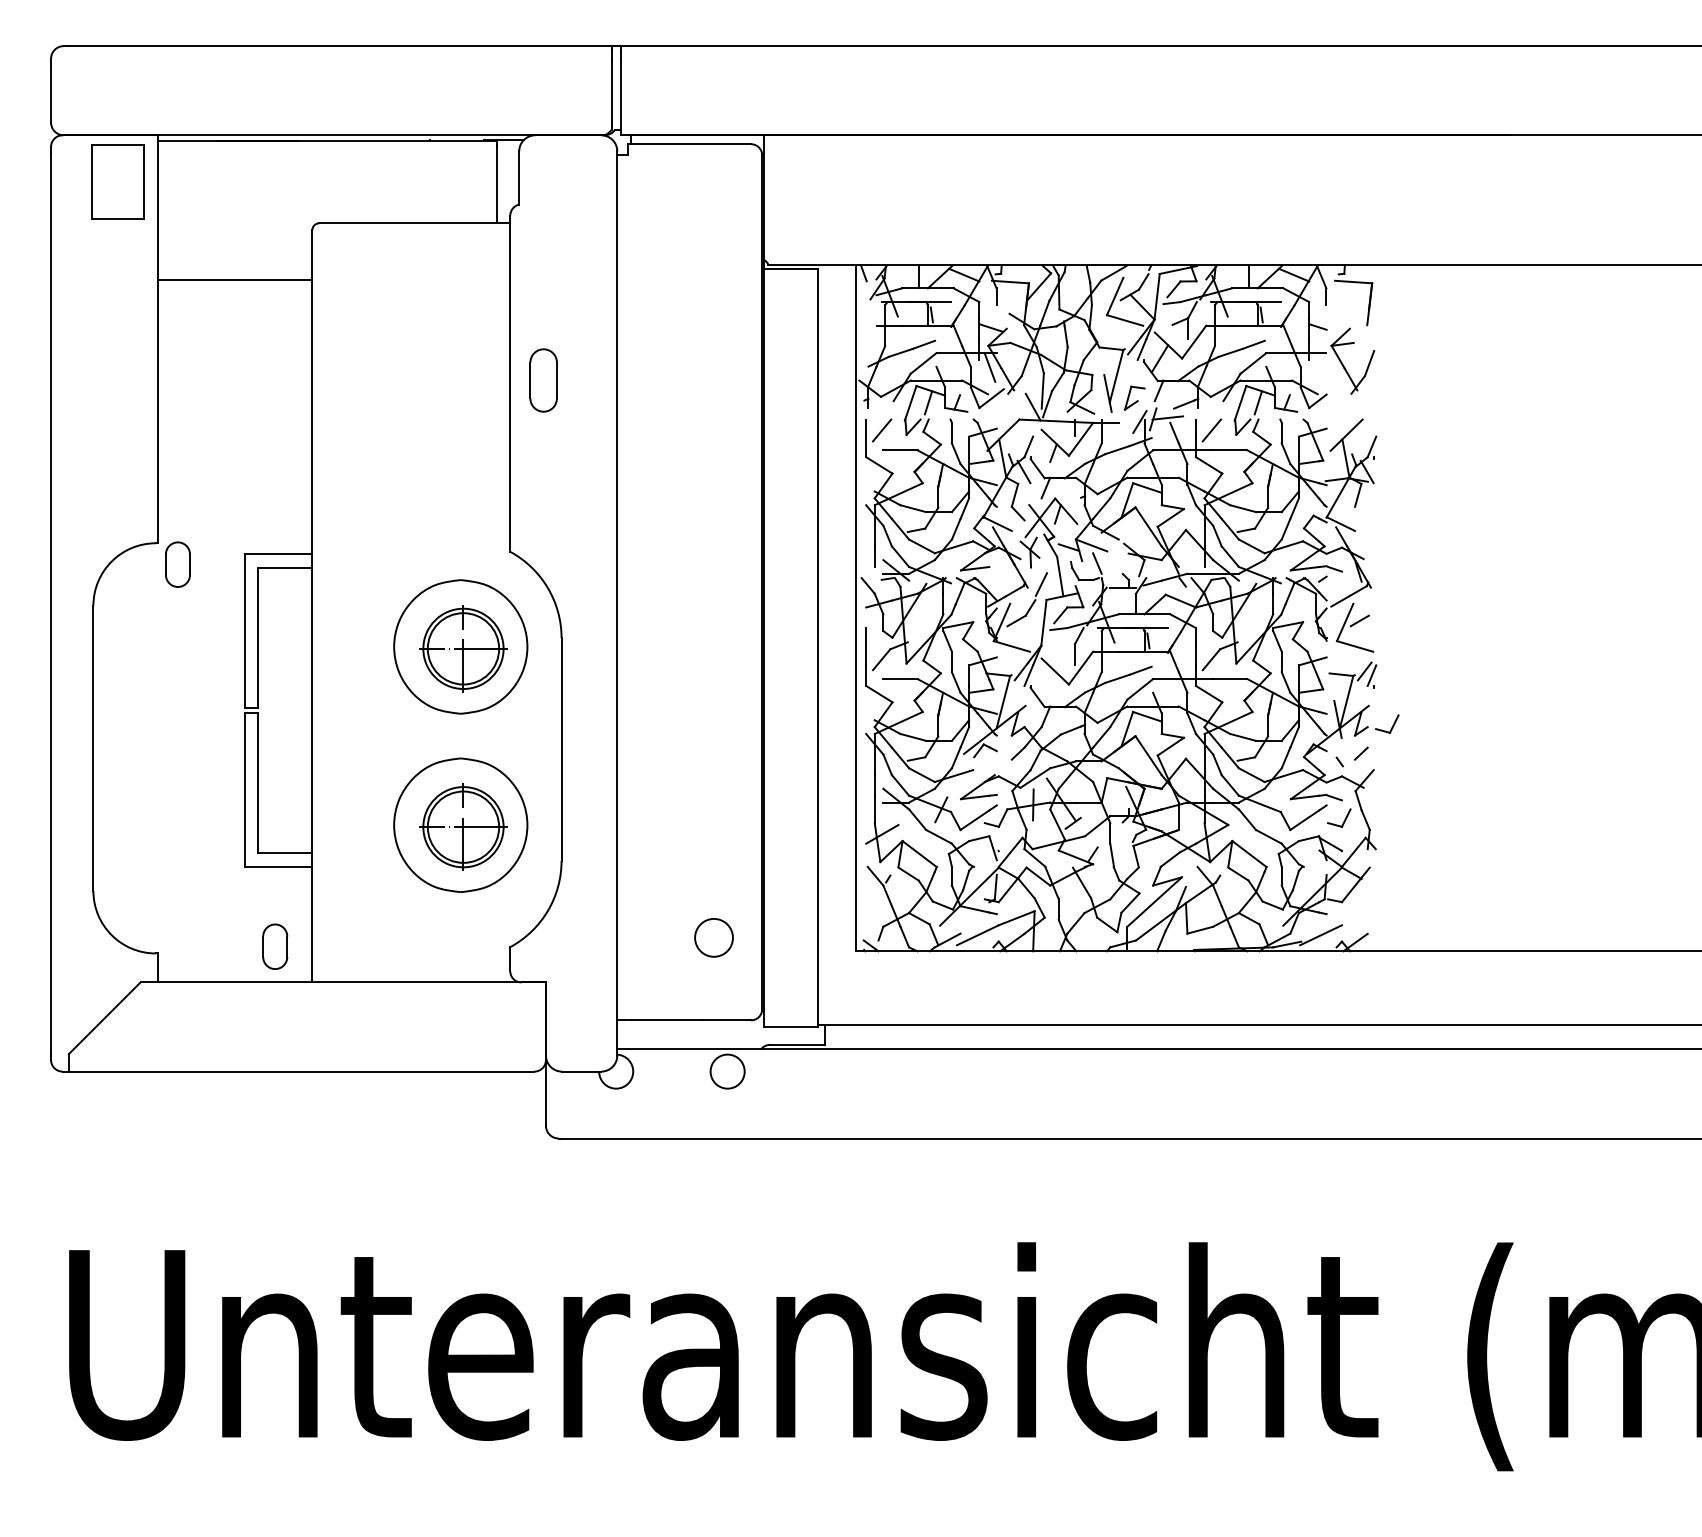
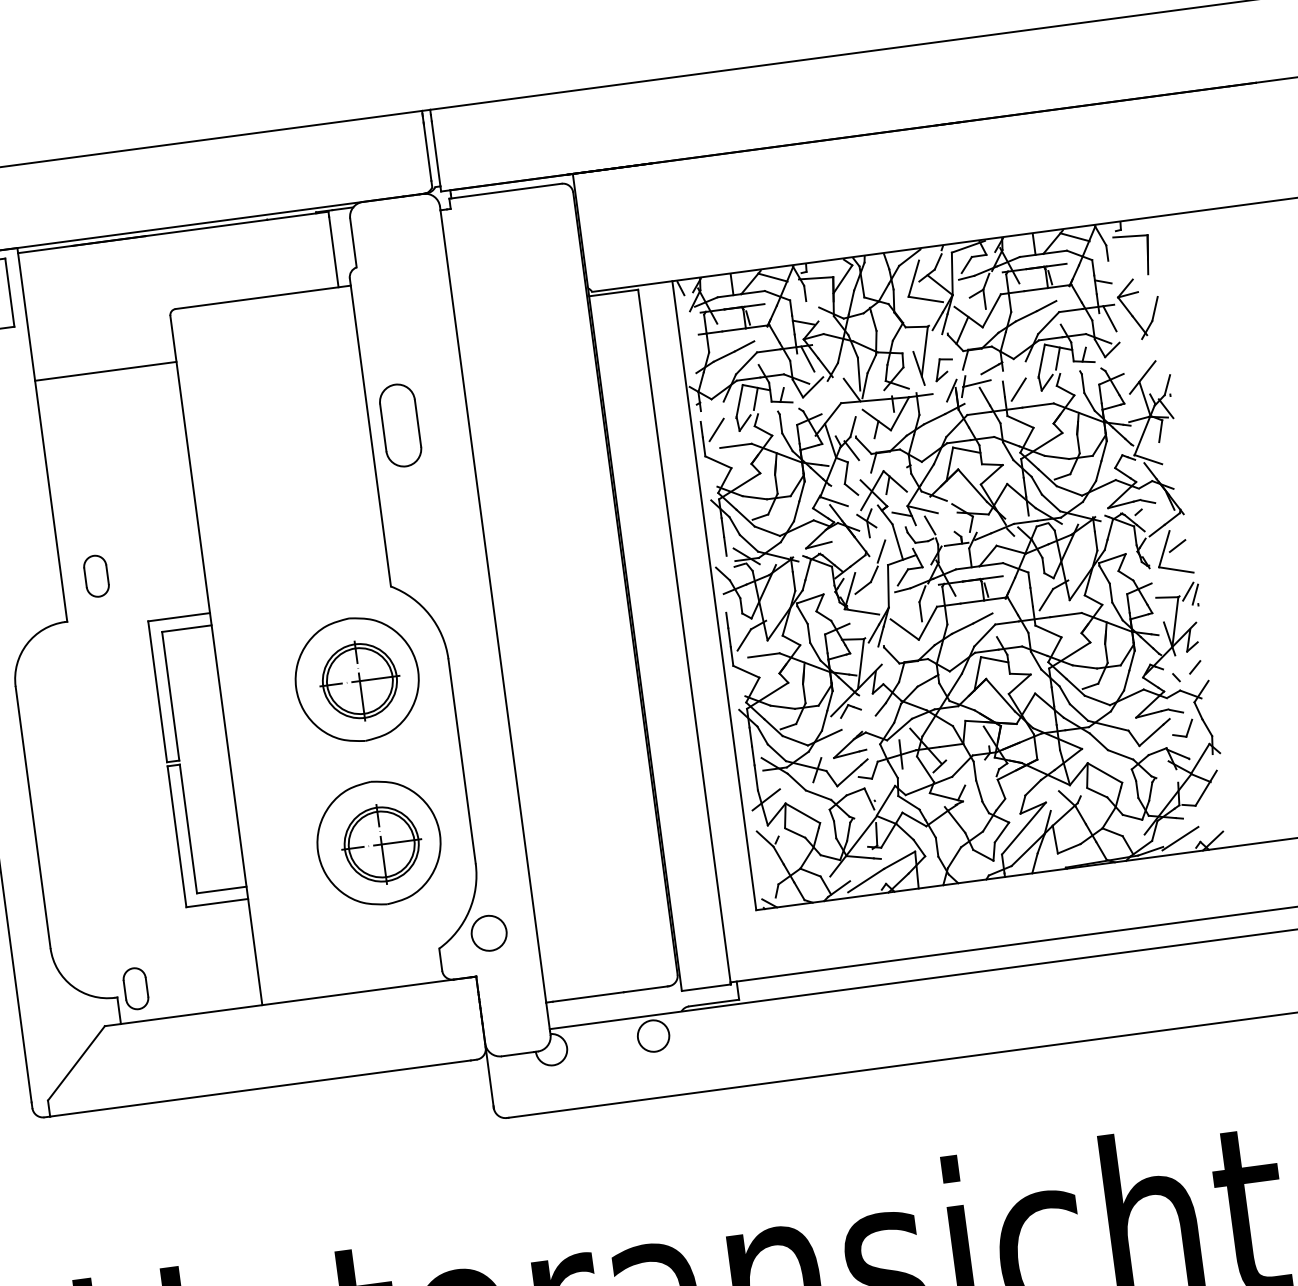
line: (1319, 367) -> (1109, 318), added
part: (543, 380) -> (400, 425), size x1.43
part: (177, 564) -> (96, 576), moved
part: (1387, 723) -> (1215, 636), removed
circle: (713, 937) -> (488, 933), moved
part: (275, 946) -> (136, 988), moved

